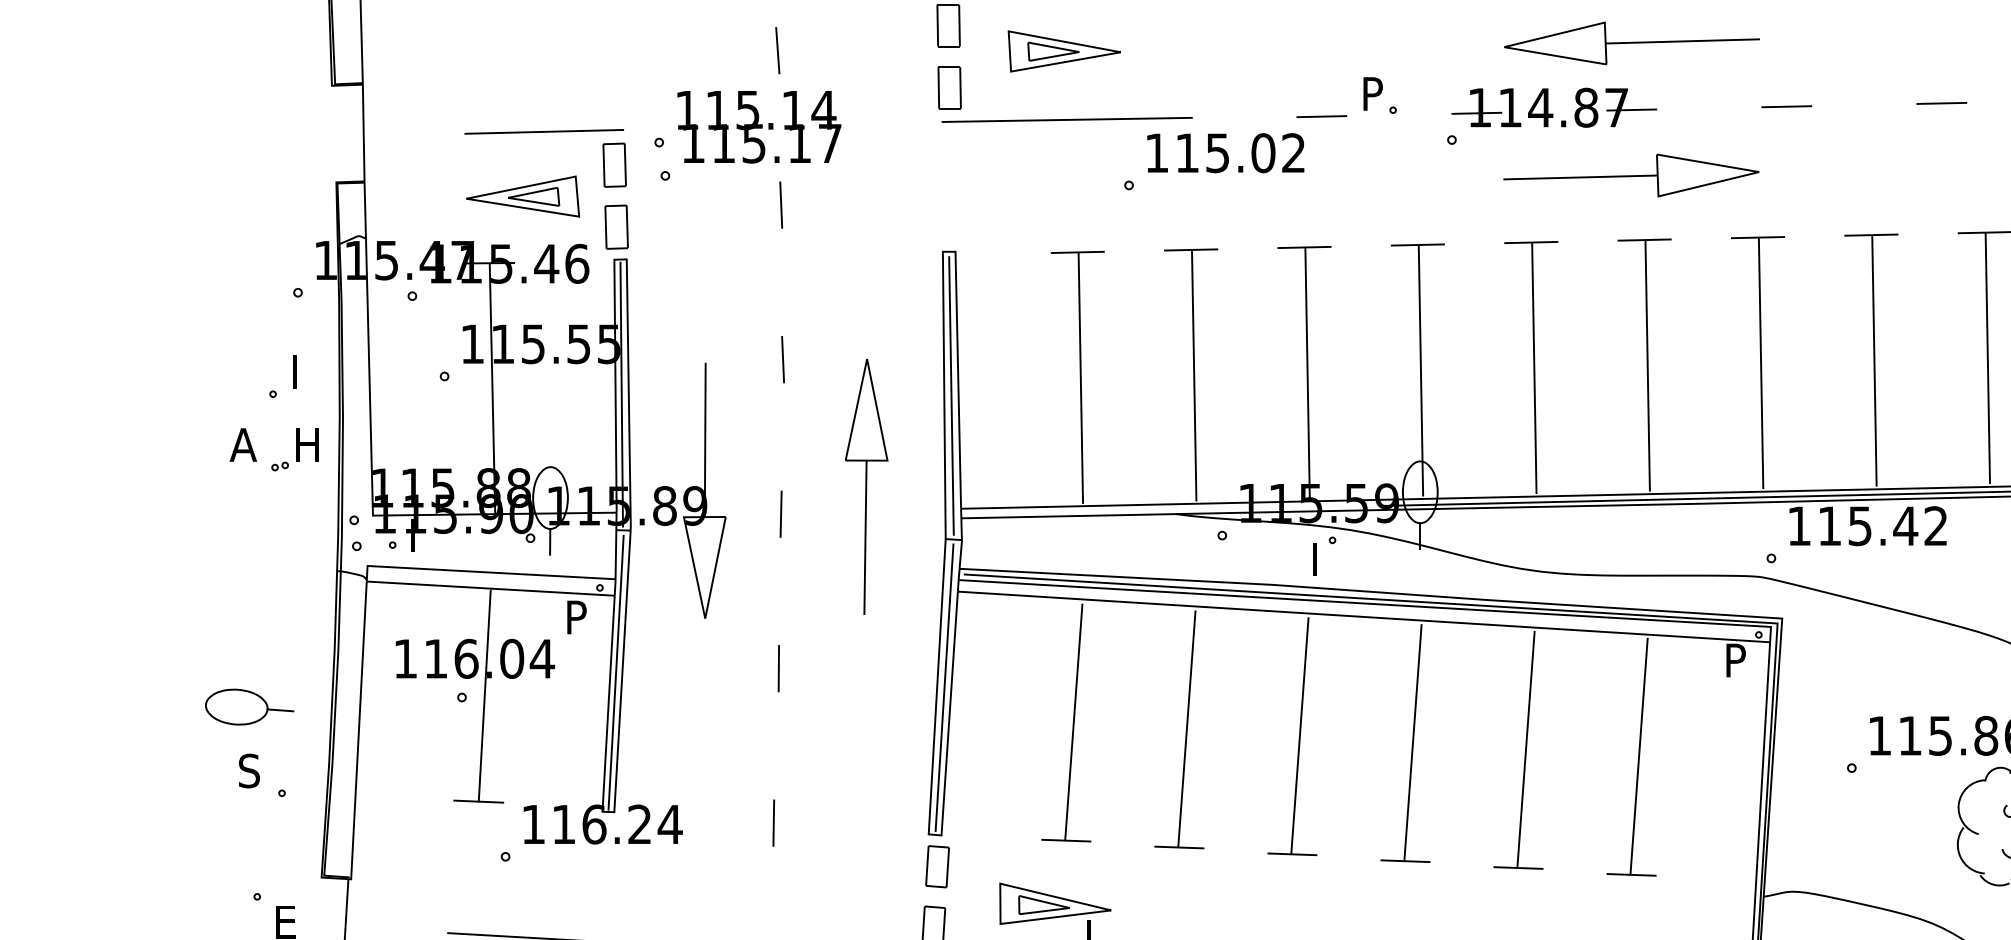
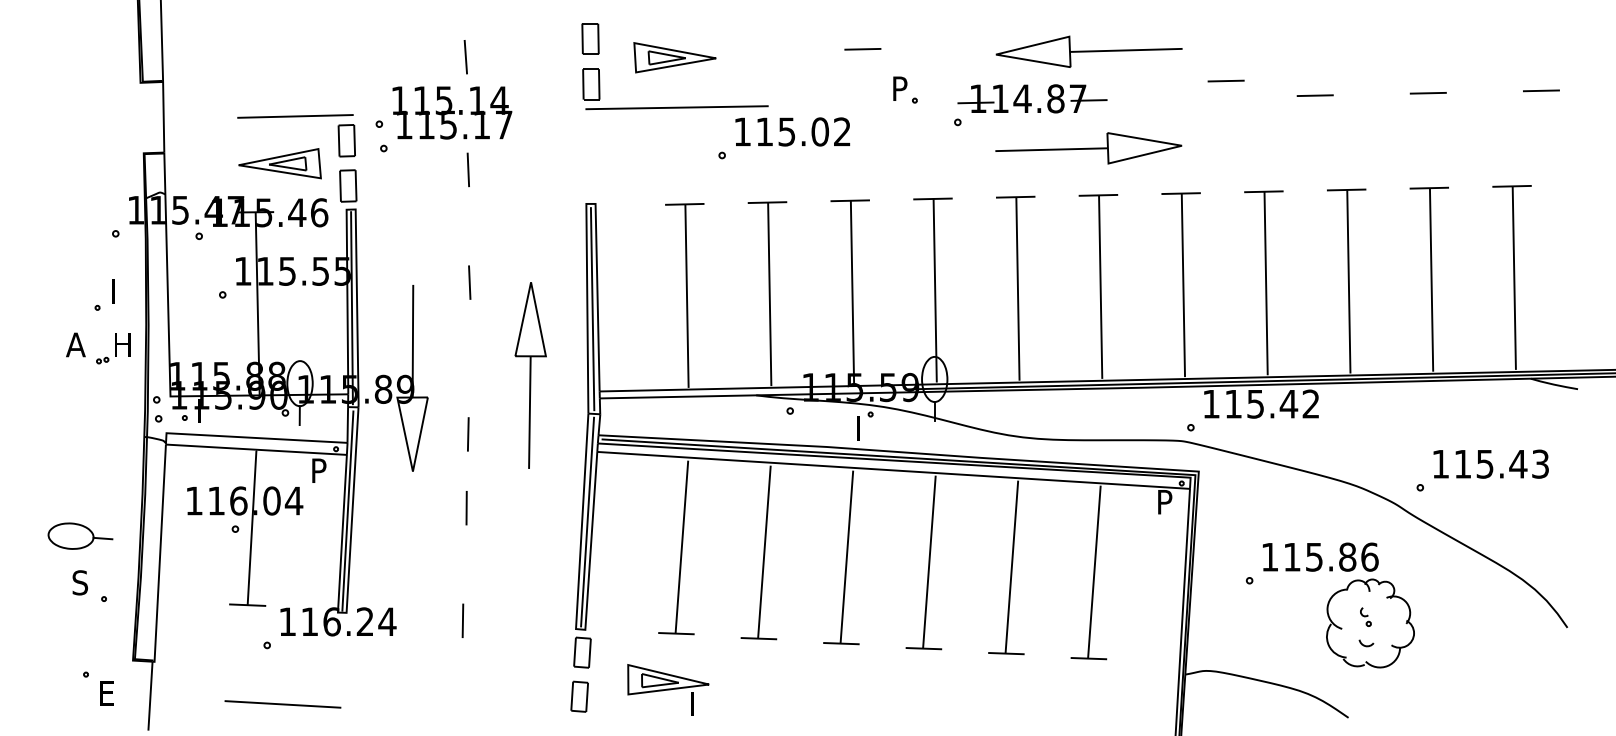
line: (1785, 105) -> (1225, 80), moved
line: (1321, 116) -> (862, 49), moved
line: (781, 514) -> (468, 434), moved

